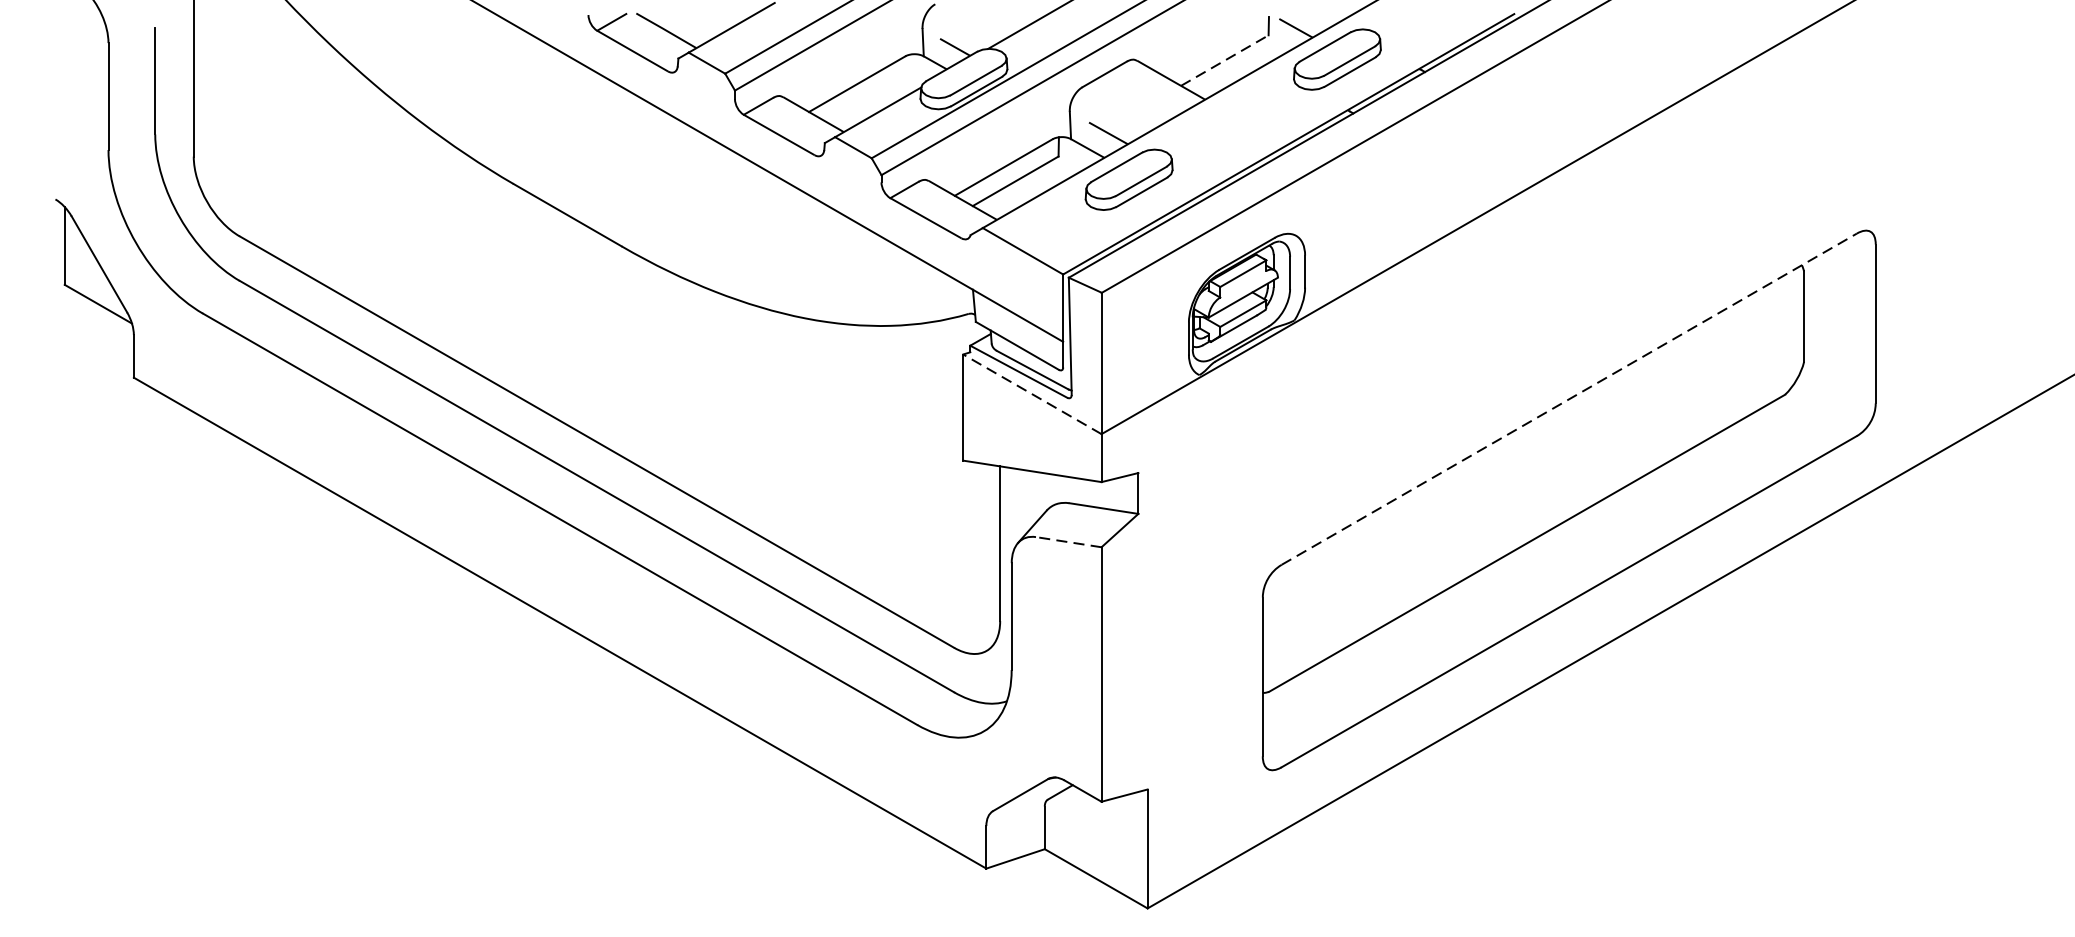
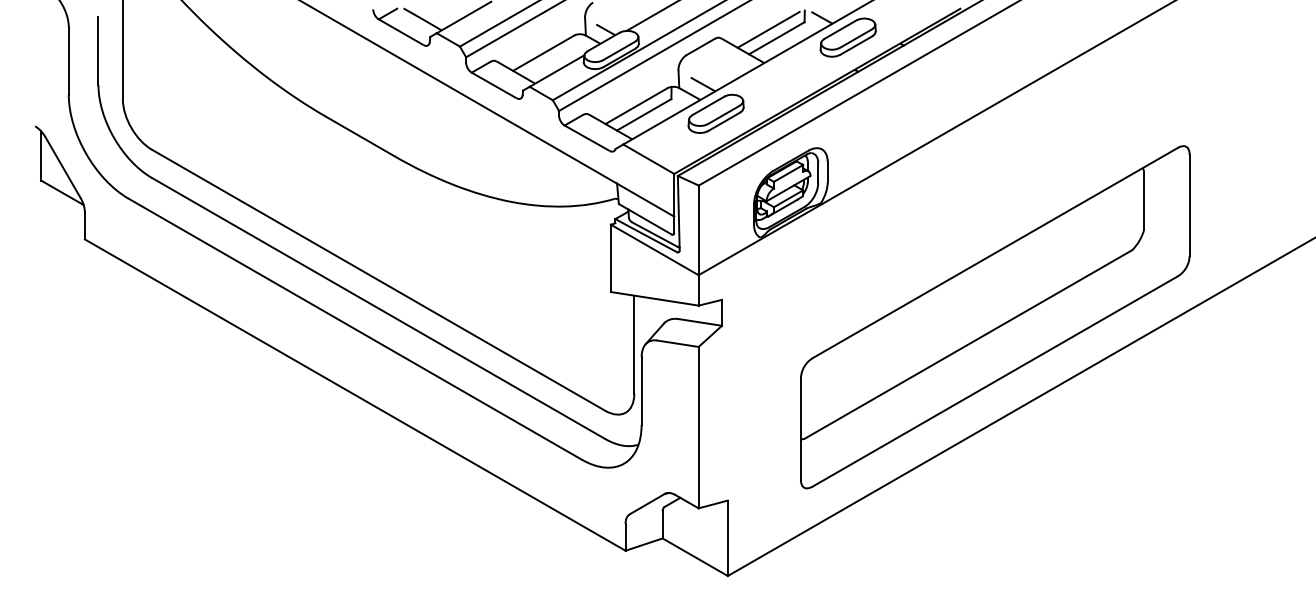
line: (1211, 46) -> (768, 29), added
line: (1225, 60) -> (777, 38), dashed -> solid
line: (1031, 393) -> (654, 249), dashed -> solid
line: (1569, 398) -> (995, 252), dashed -> solid
line: (1068, 541) -> (677, 343), dashed -> solid

